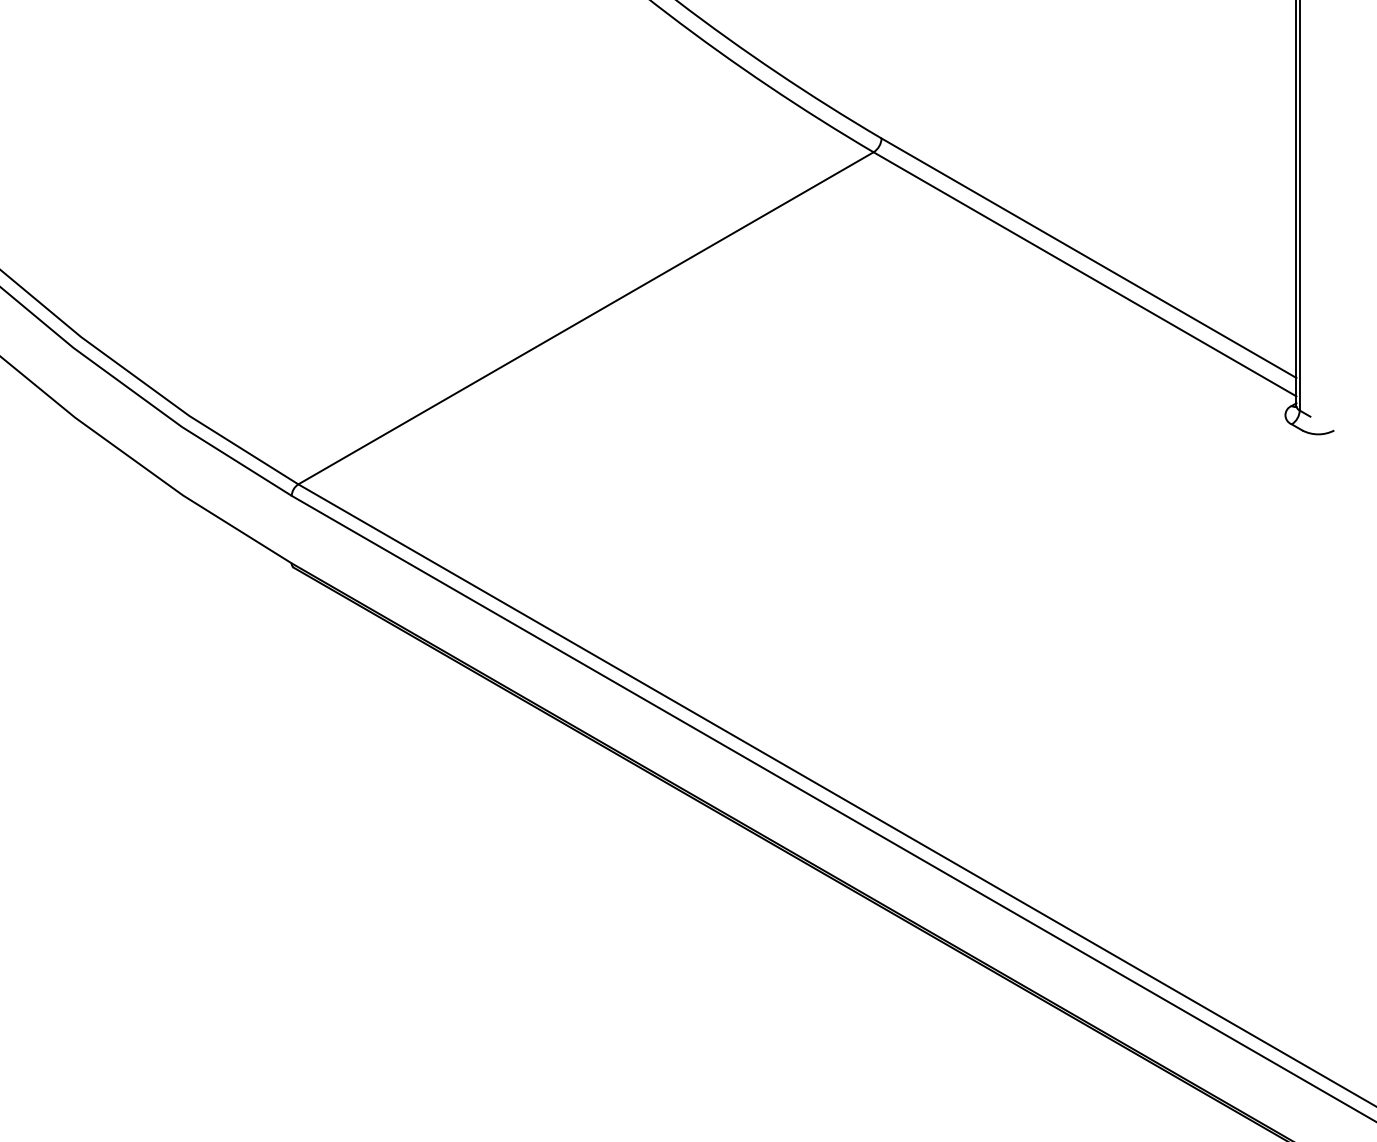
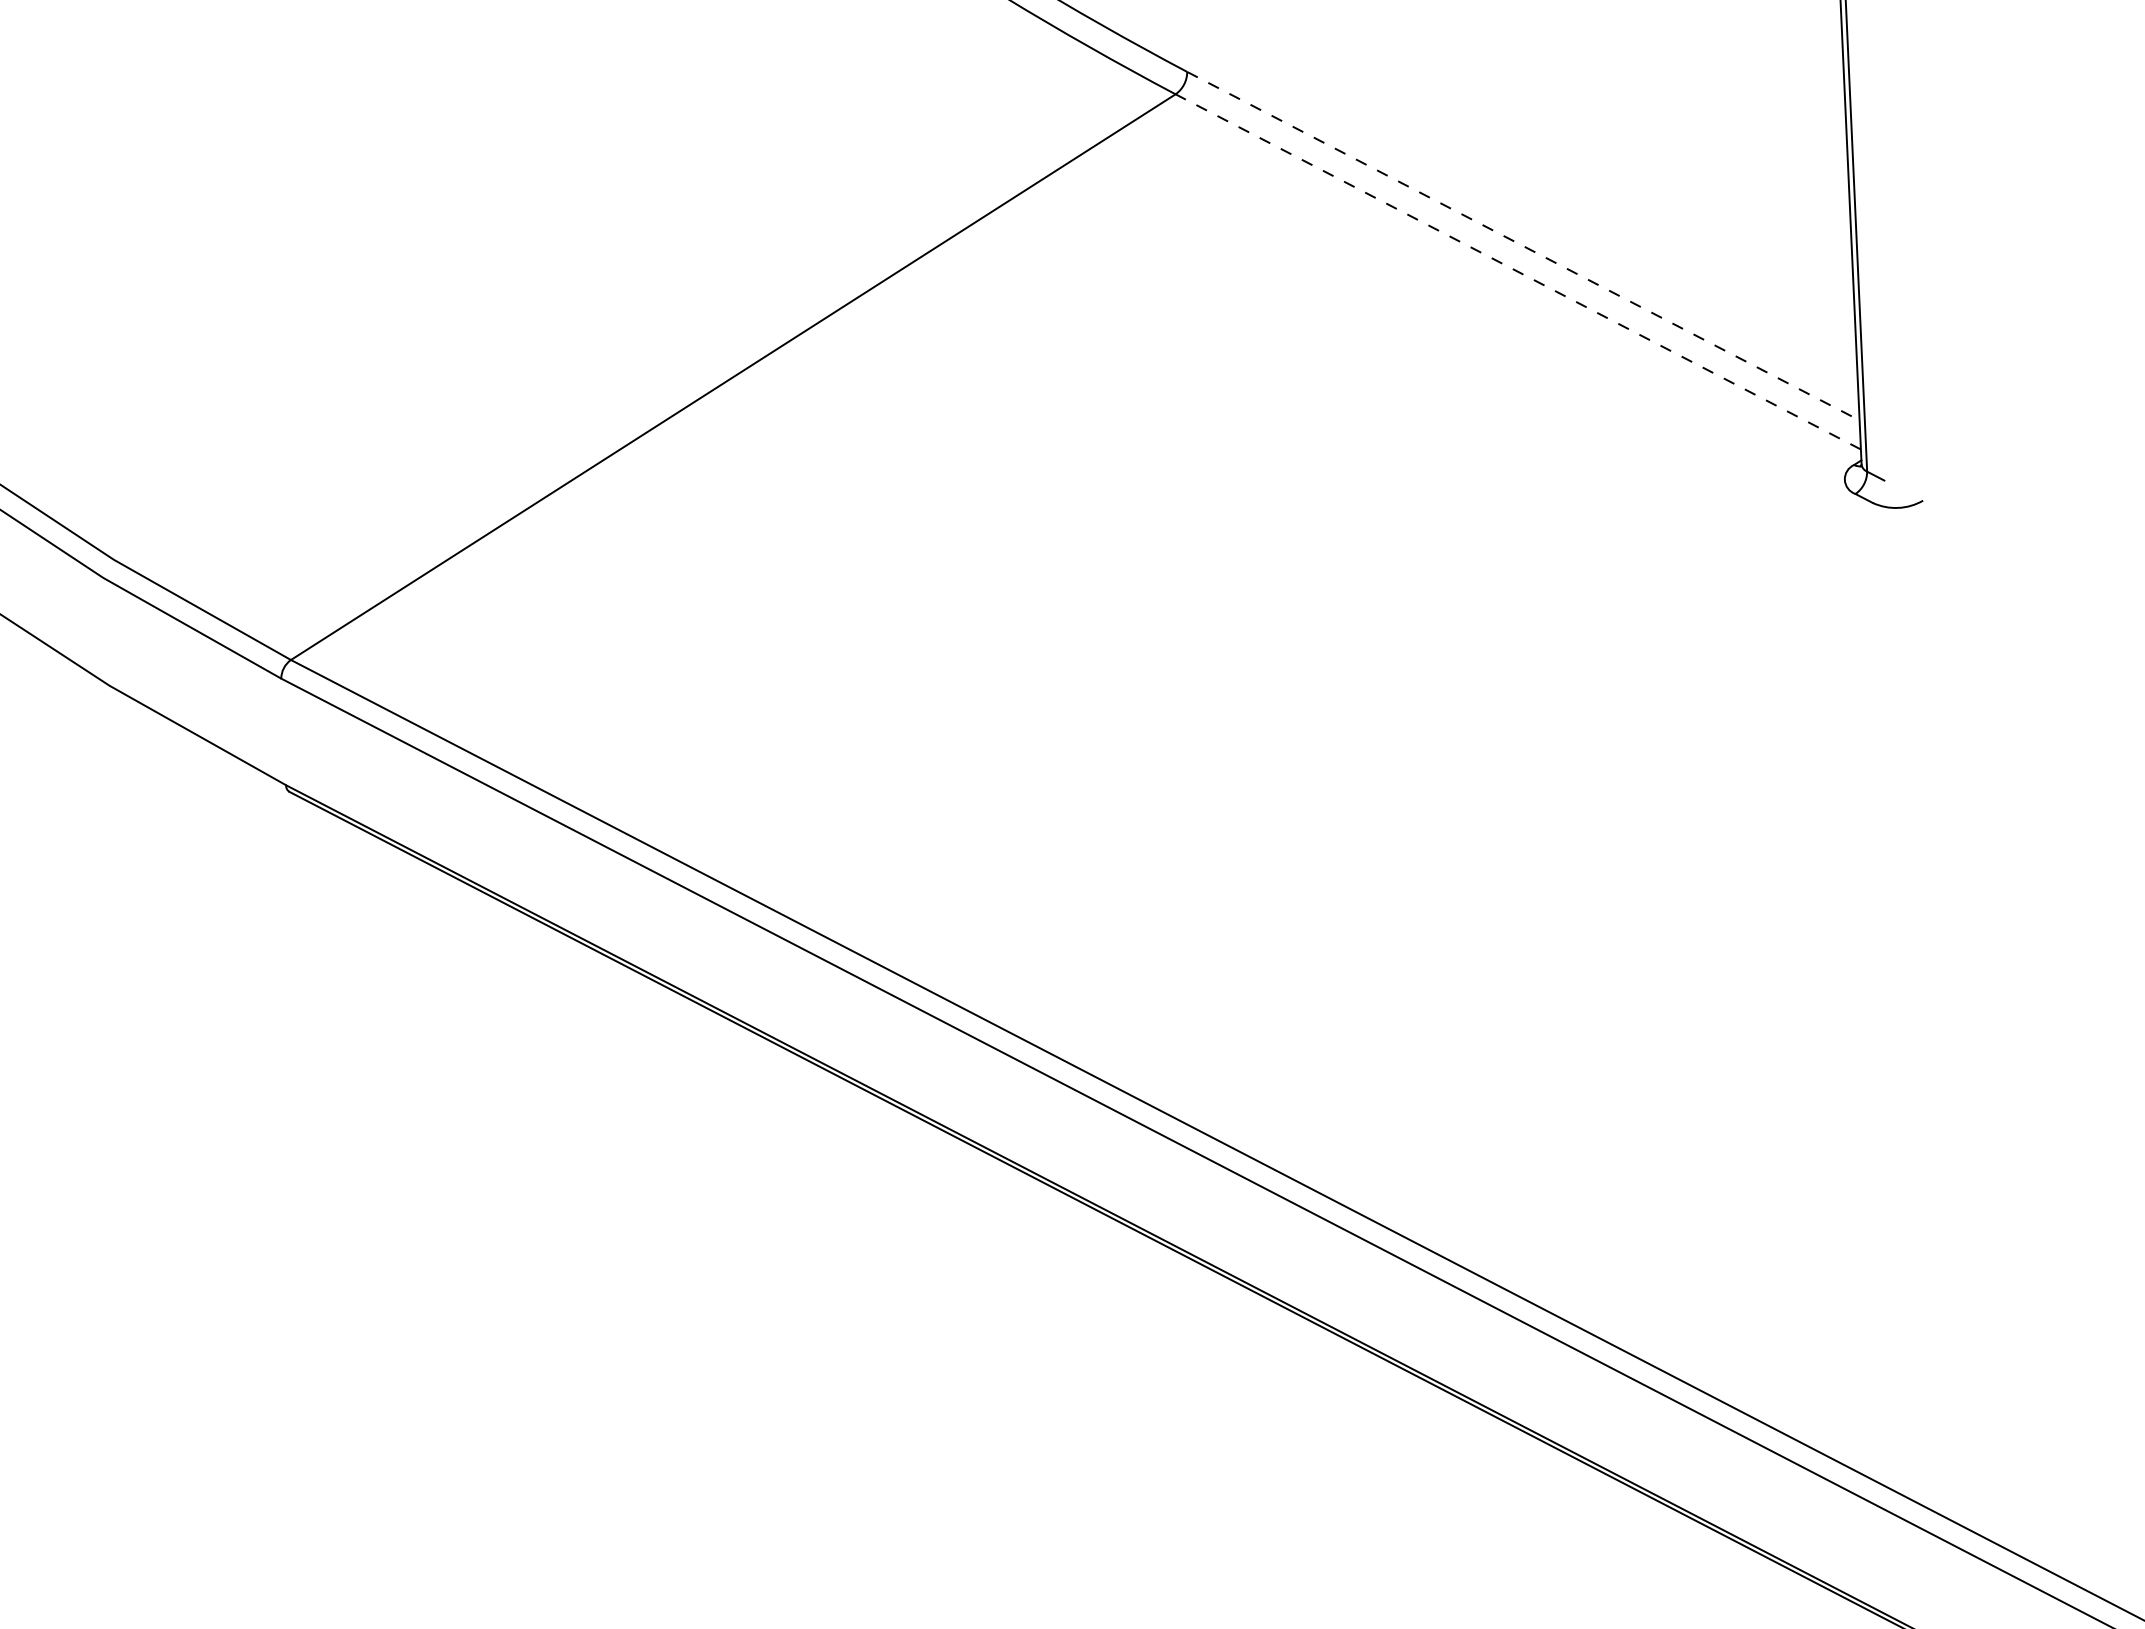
line: (1089, 258) -> (1524, 246), solid -> dashed
line: (1084, 274) -> (1517, 272), solid -> dashed

